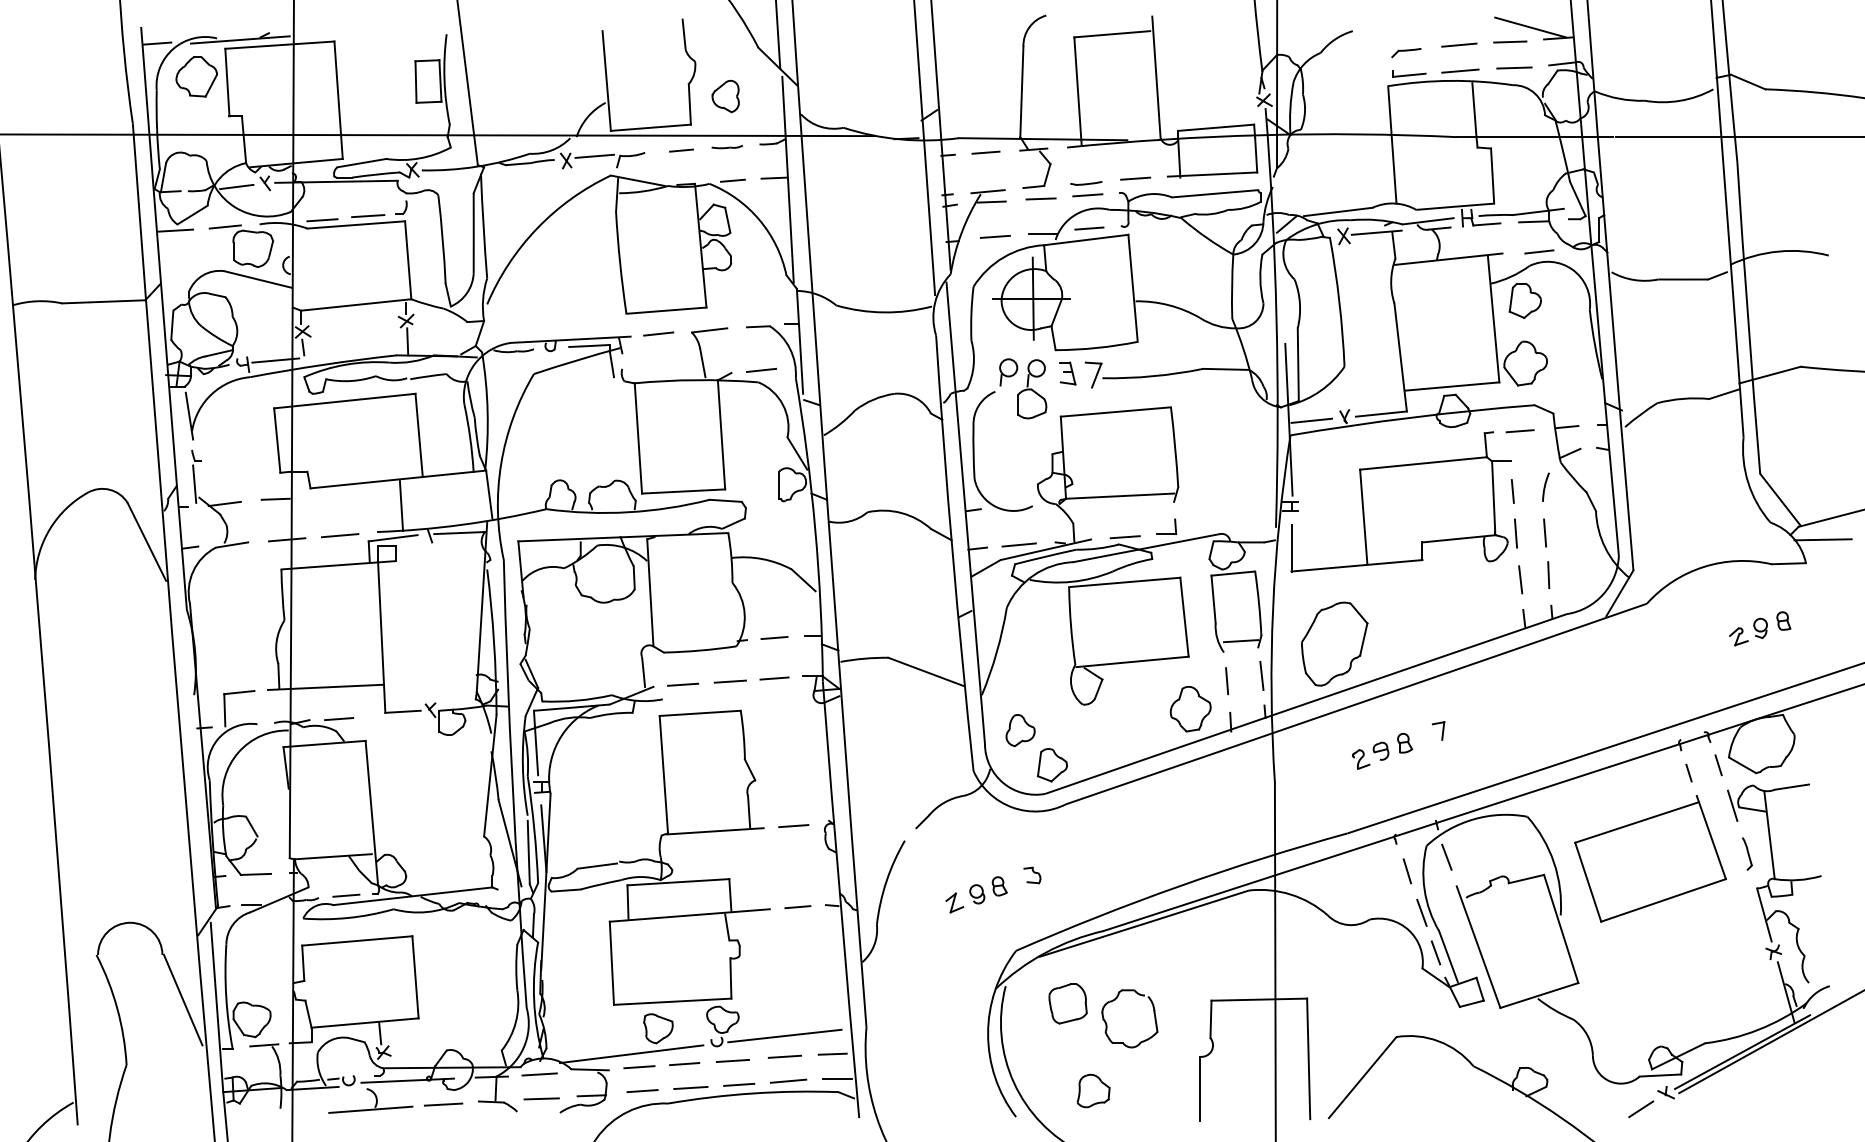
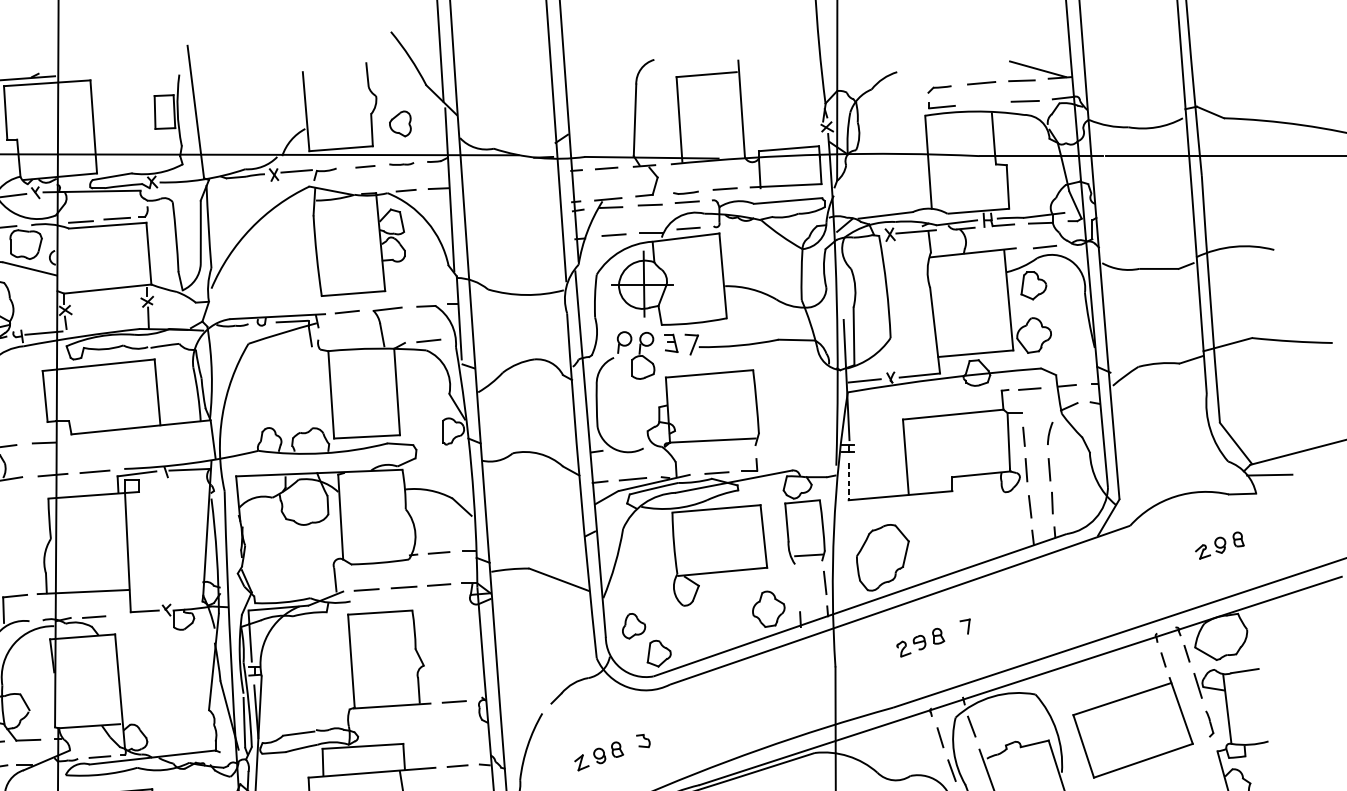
line: (1460, 70) -> (982, 103), removed
line: (401, 505) -> (143, 447), removed
line: (1291, 548) -> (848, 482), solid -> dashed
line: (1227, 681) -> (797, 587), removed

